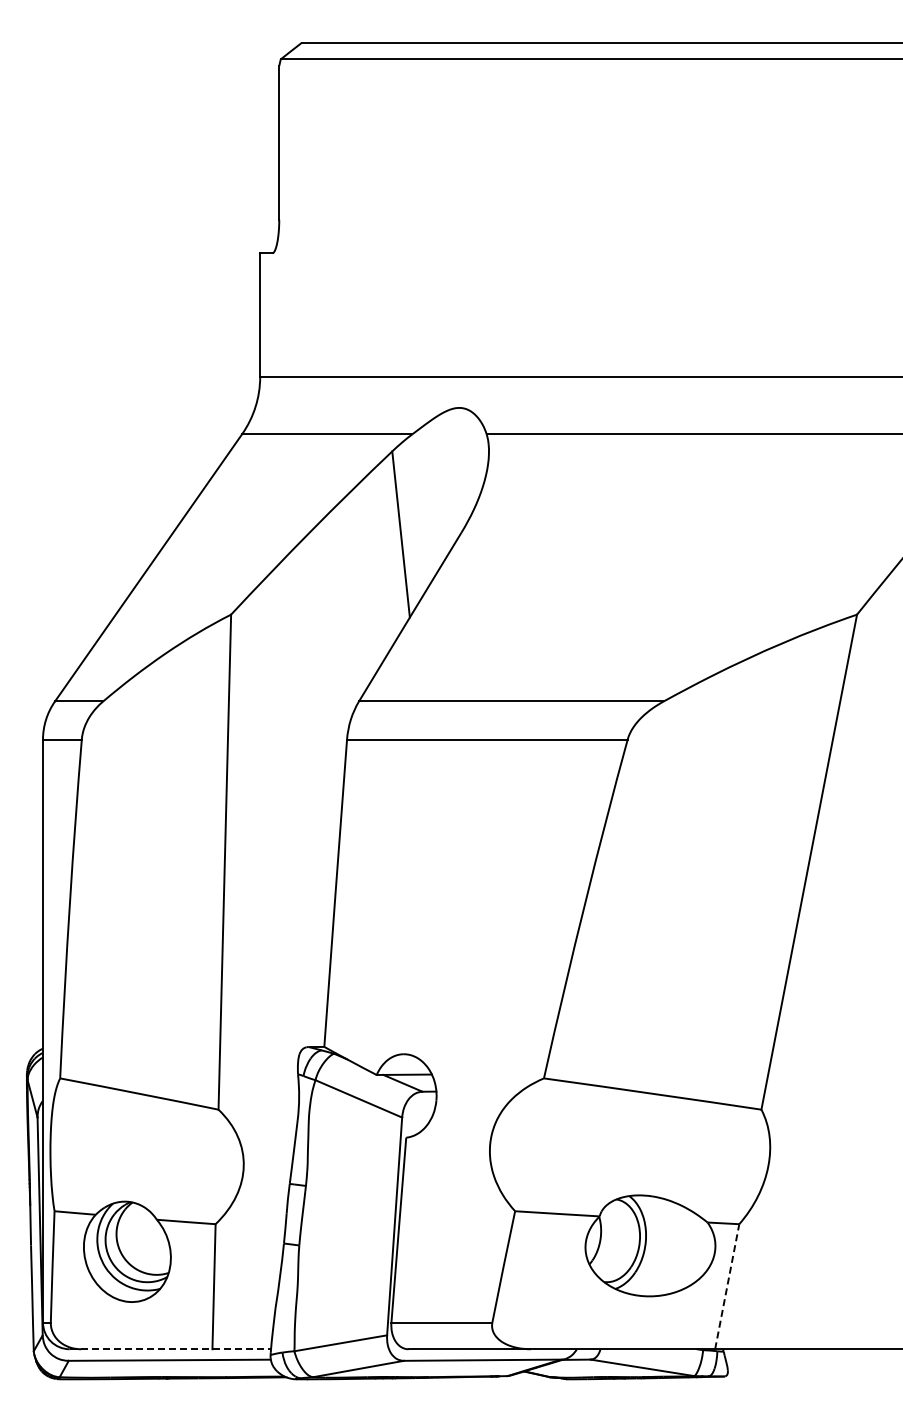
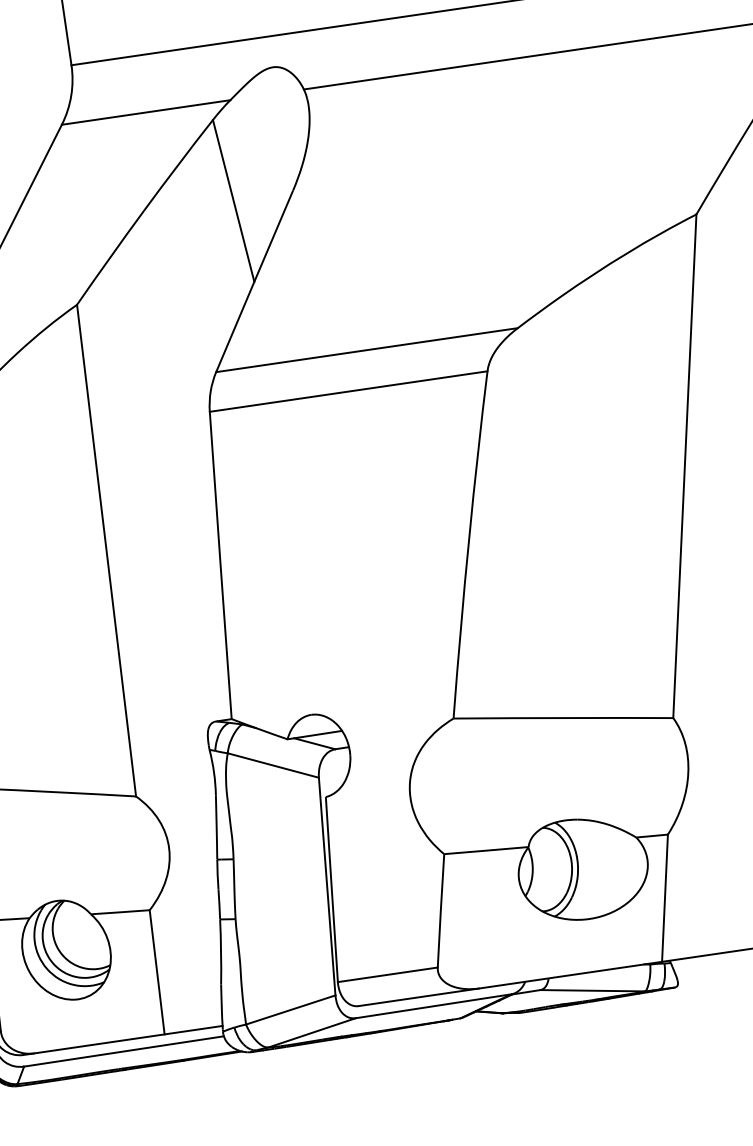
line: (727, 1286) -> (665, 897), dashed -> solid
line: (170, 1349) -> (123, 1040), dashed -> solid

